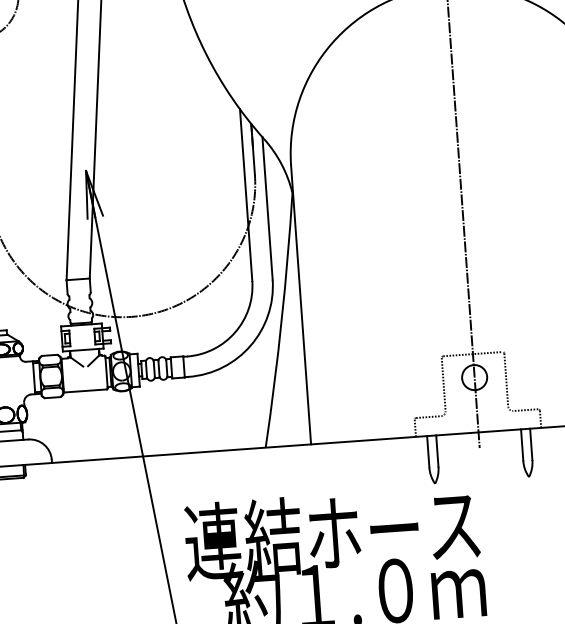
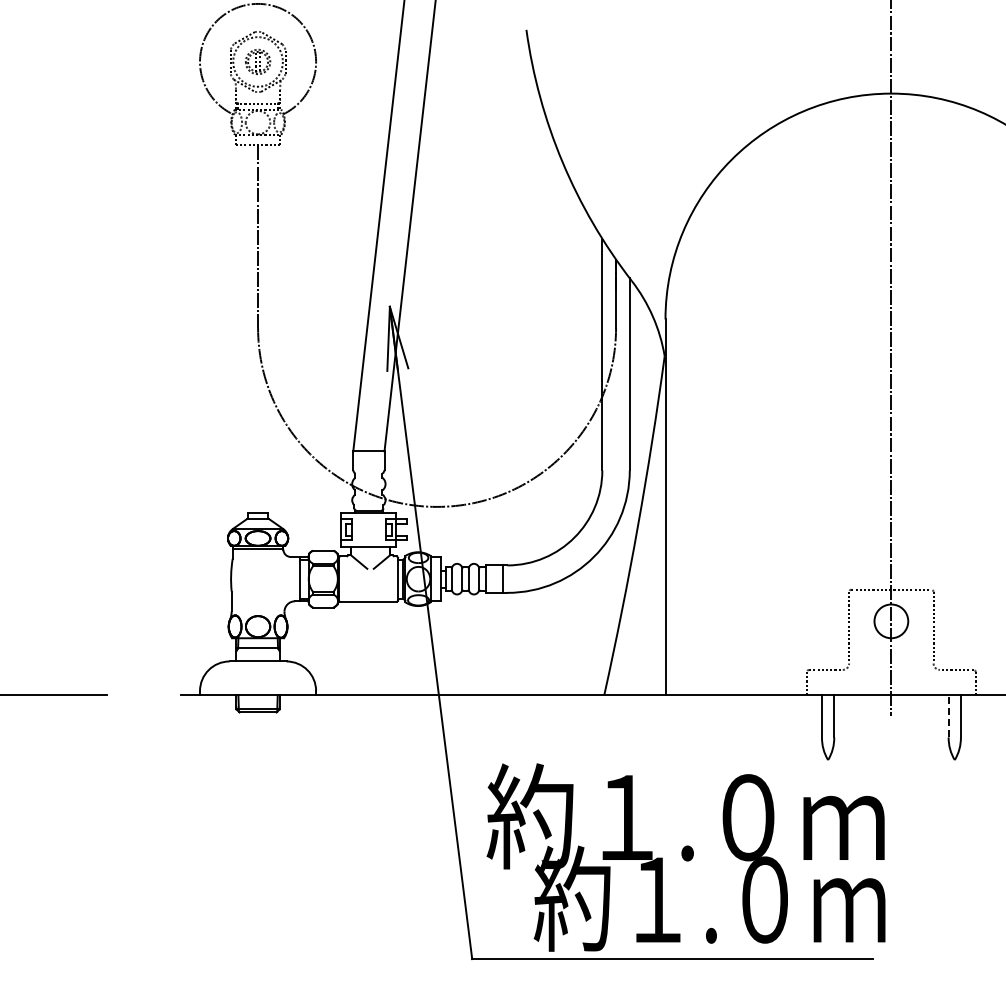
line: (522, 444) -> (948, 715), solid -> dashed
text: (332, 533) -> (685, 816), 連結ホース -> 約１.０ｍ

